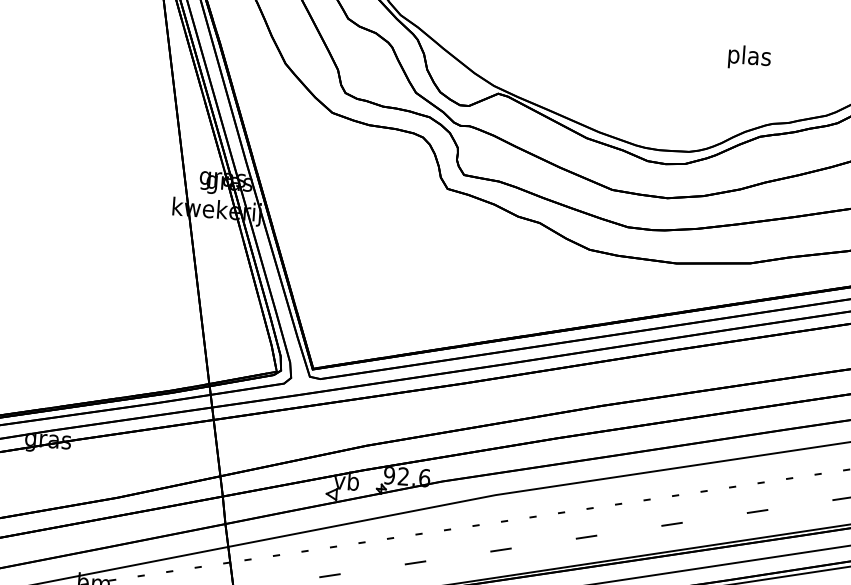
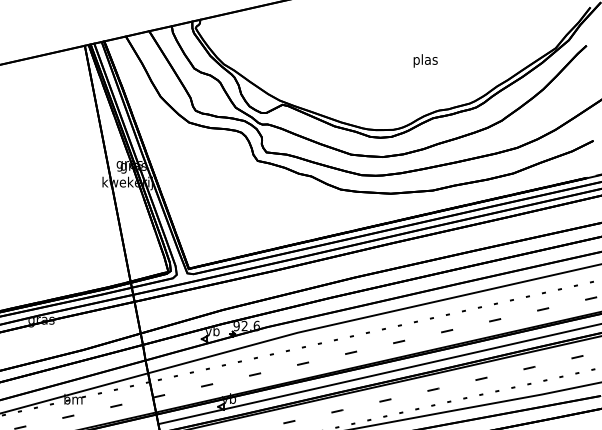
text: (749, 57) -> (425, 60), moved

